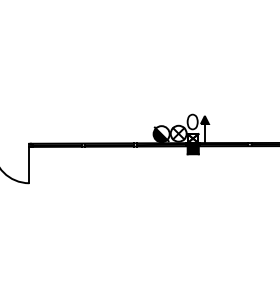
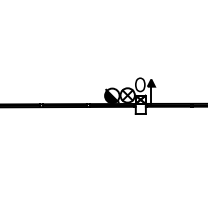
fill: (192, 148) -> (140, 108), removed

